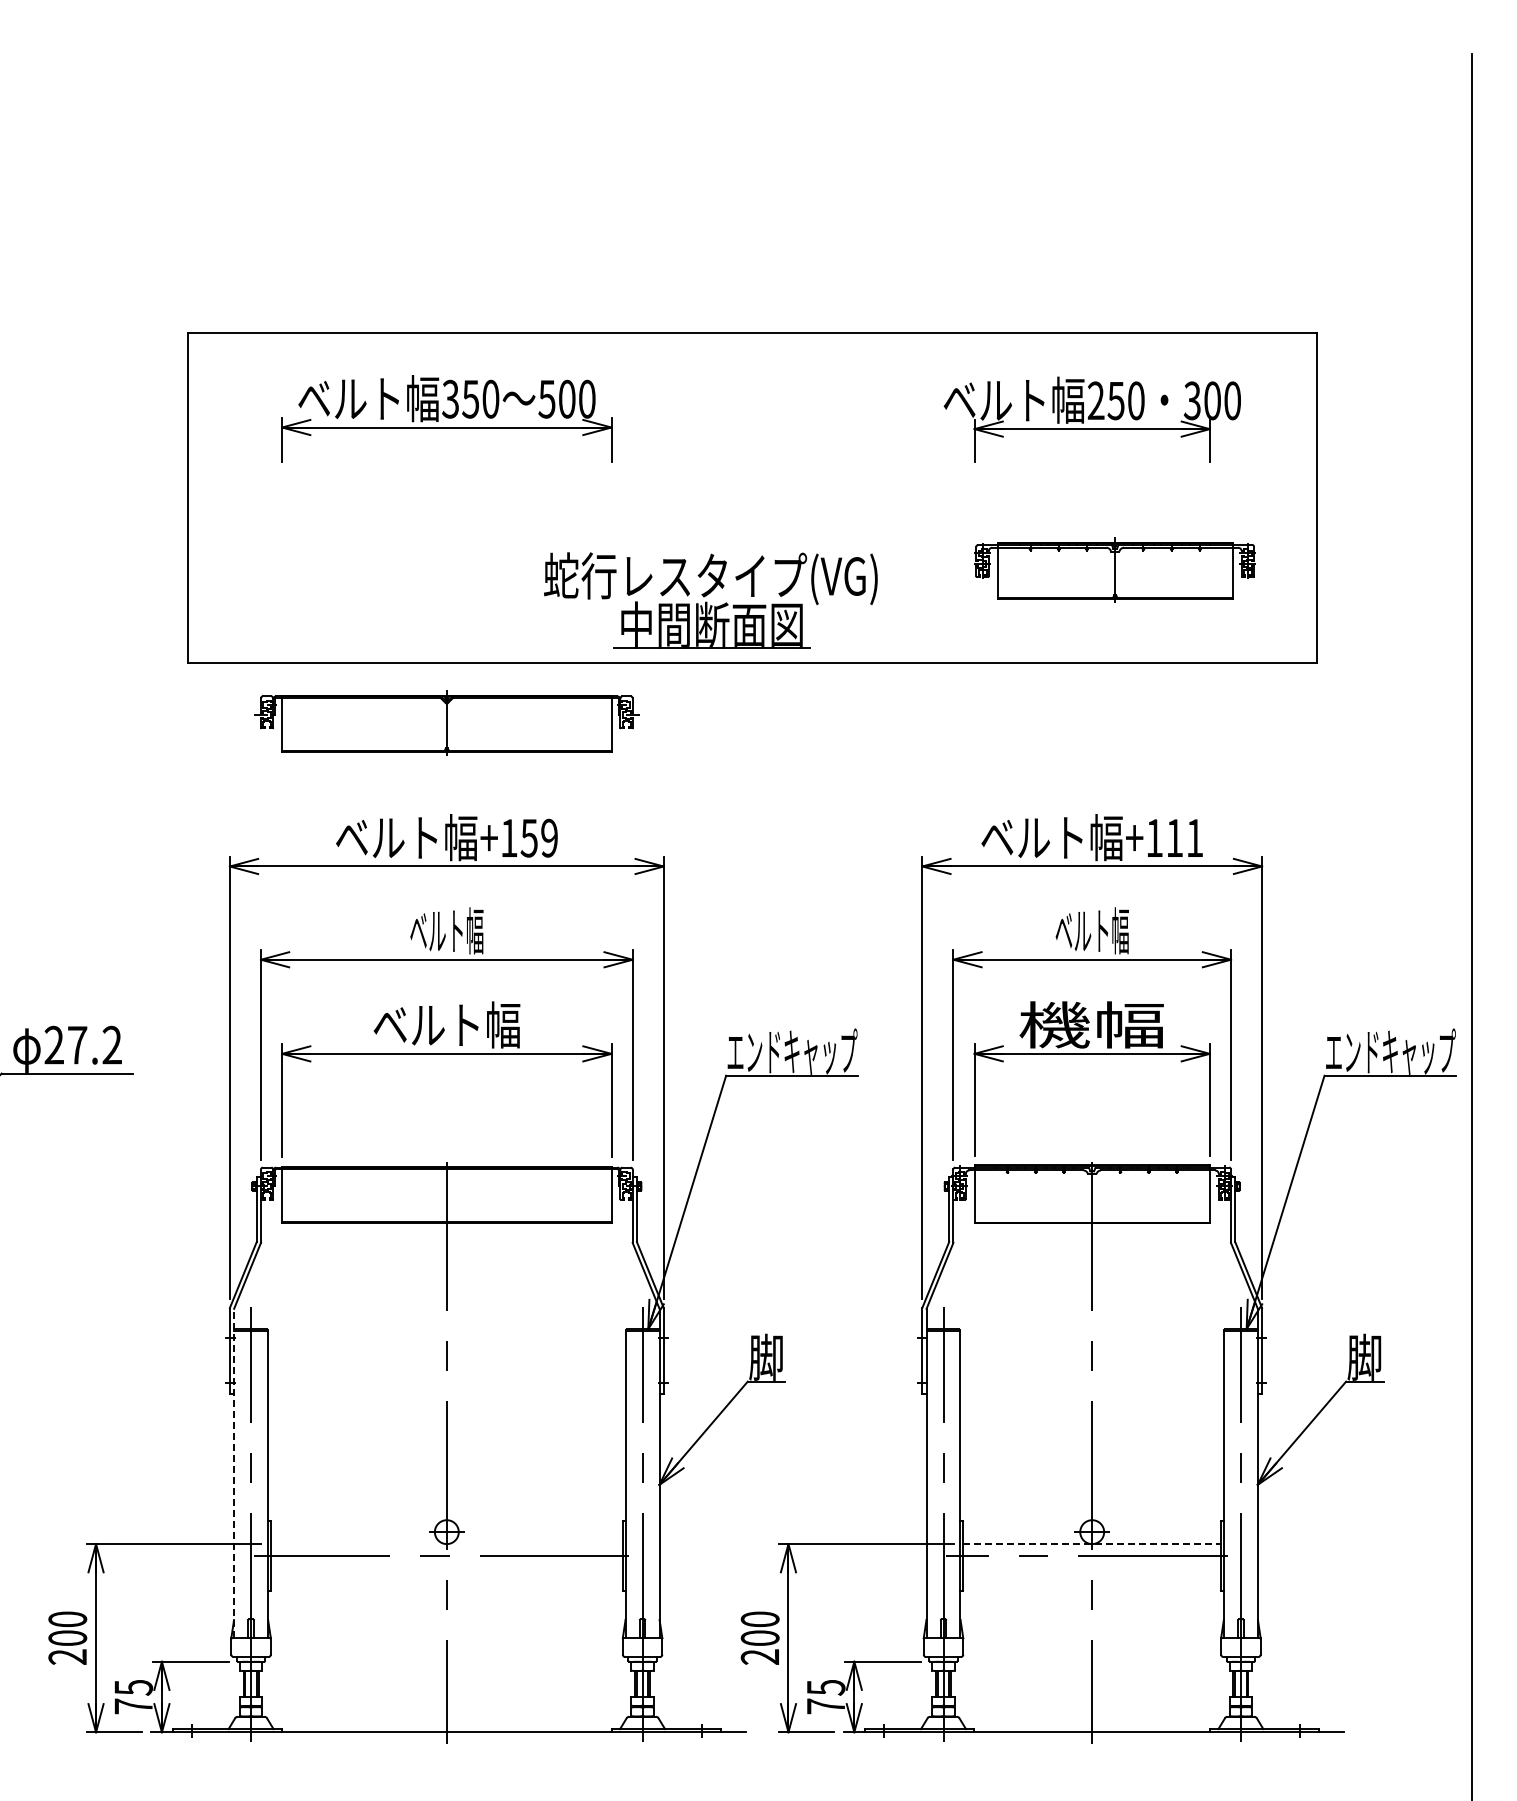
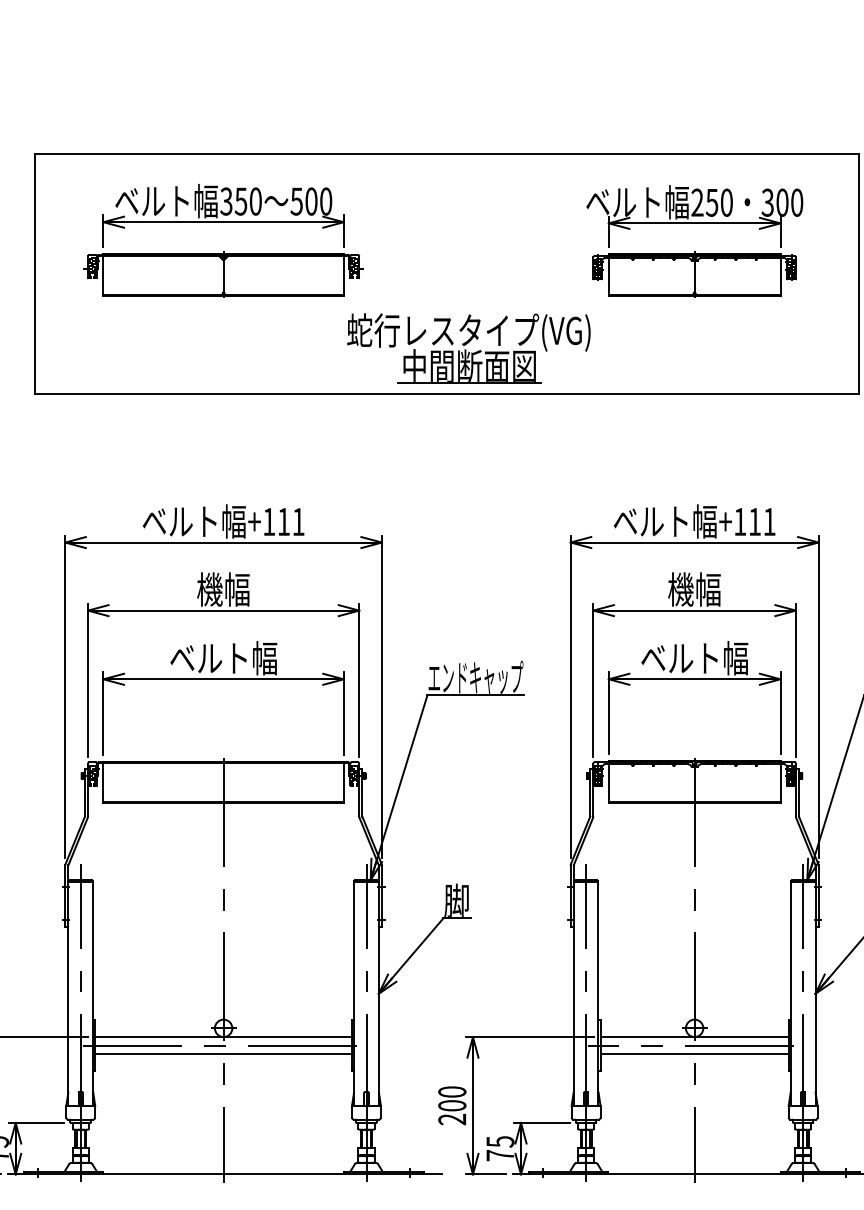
part: (1114, 569) -> (694, 274), moved
part: (710, 600) -> (468, 348), moved
part: (446, 722) -> (223, 274), moved
text: (538, 837) -> (290, 521), +159 -> +111
text: (446, 930) -> (223, 589), ベルト幅 -> 機幅
text: (1091, 930) -> (694, 589), ベルト幅 -> 機幅
text: (1092, 1024) -> (694, 657), 機幅 -> ベルト幅
line: (234, 1473) -> (68, 985), dashed -> solid
line: (446, 1544) -> (223, 1037), added
line: (1092, 1544) -> (694, 1037), dashed -> solid
line: (446, 1567) -> (223, 1054), added
line: (1092, 1567) -> (694, 1054), added

